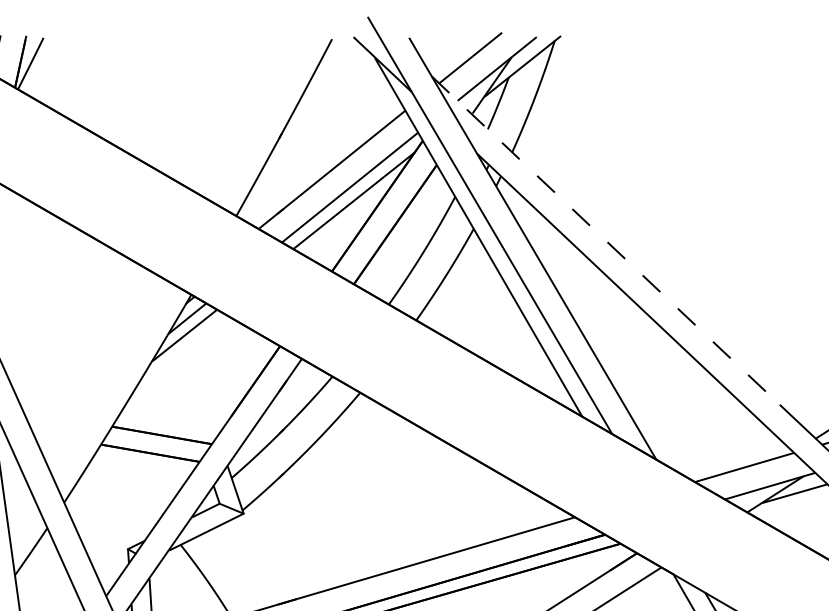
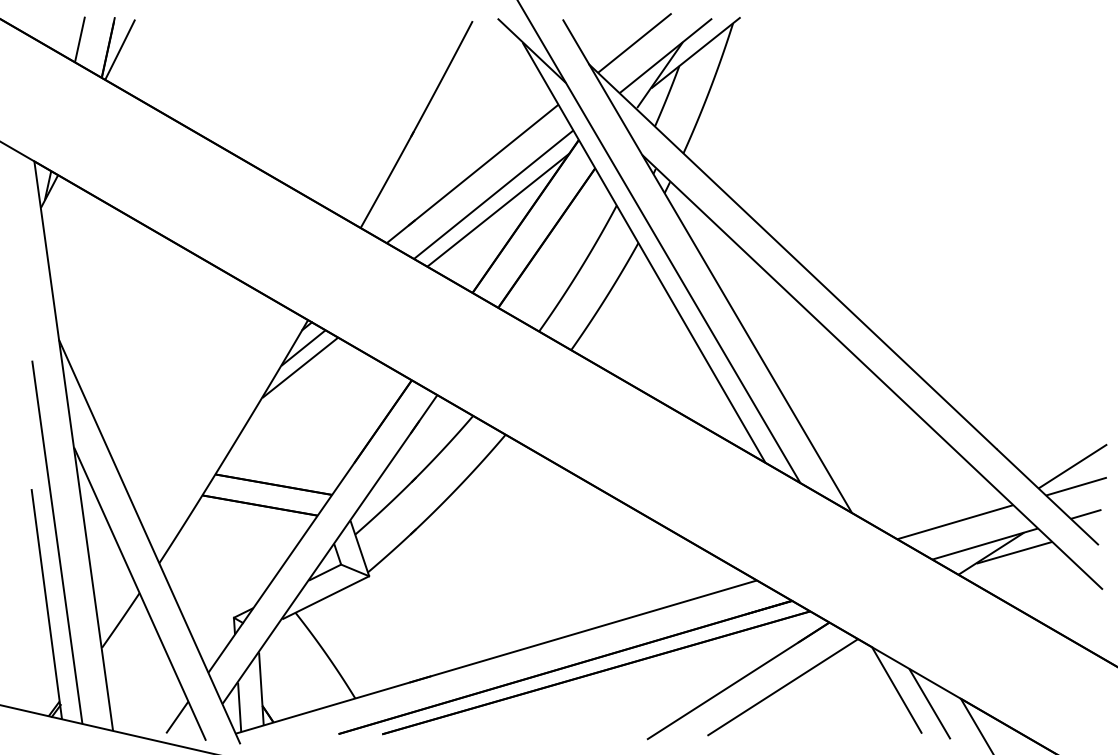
line: (605, 240) -> (792, 256), dashed -> solid

